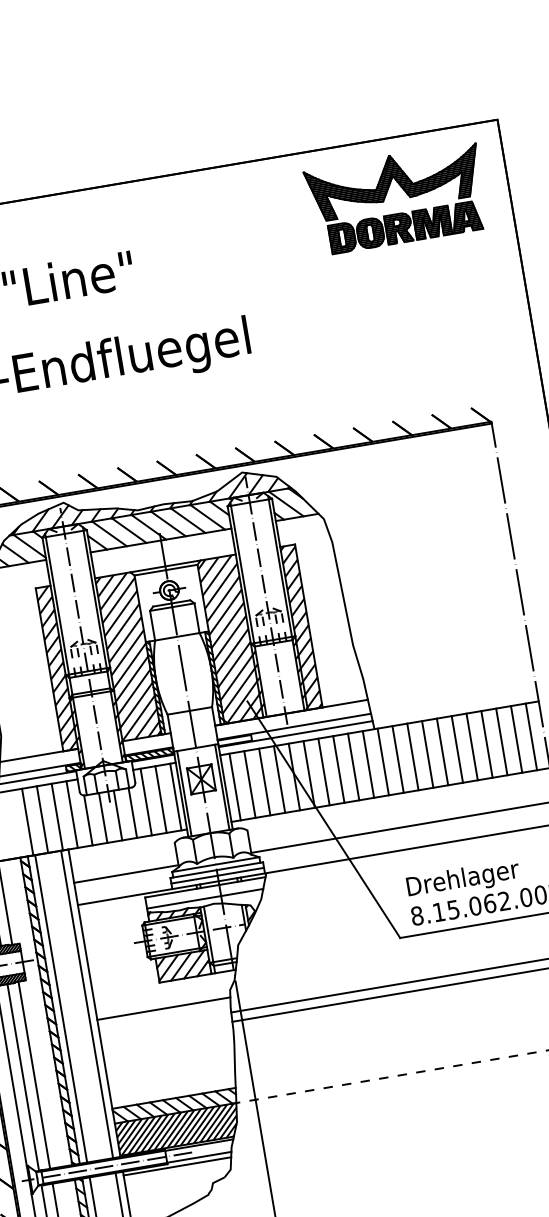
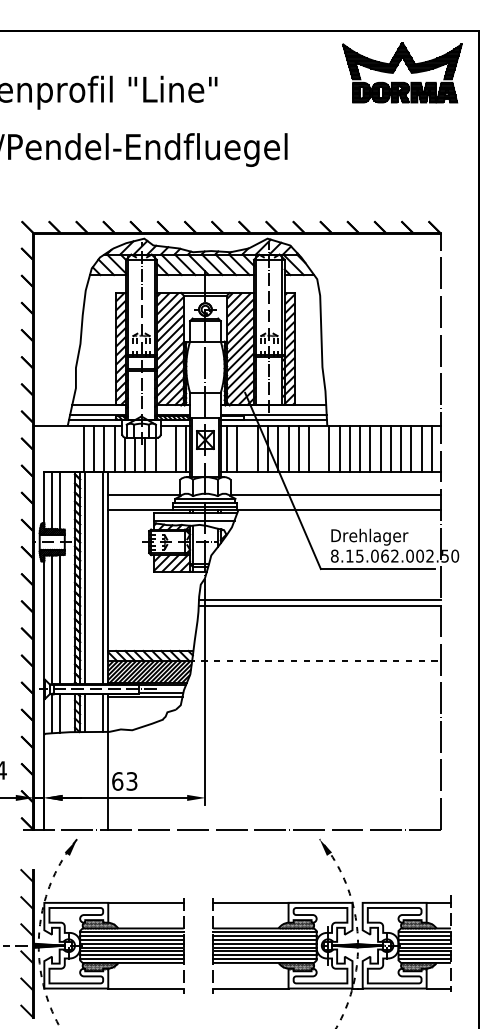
line: (368, 763) -> (319, 448), removed
line: (264, 781) -> (247, 448), removed
line: (145, 801) -> (165, 448), removed
line: (164, 1008) -> (154, 589), removed

